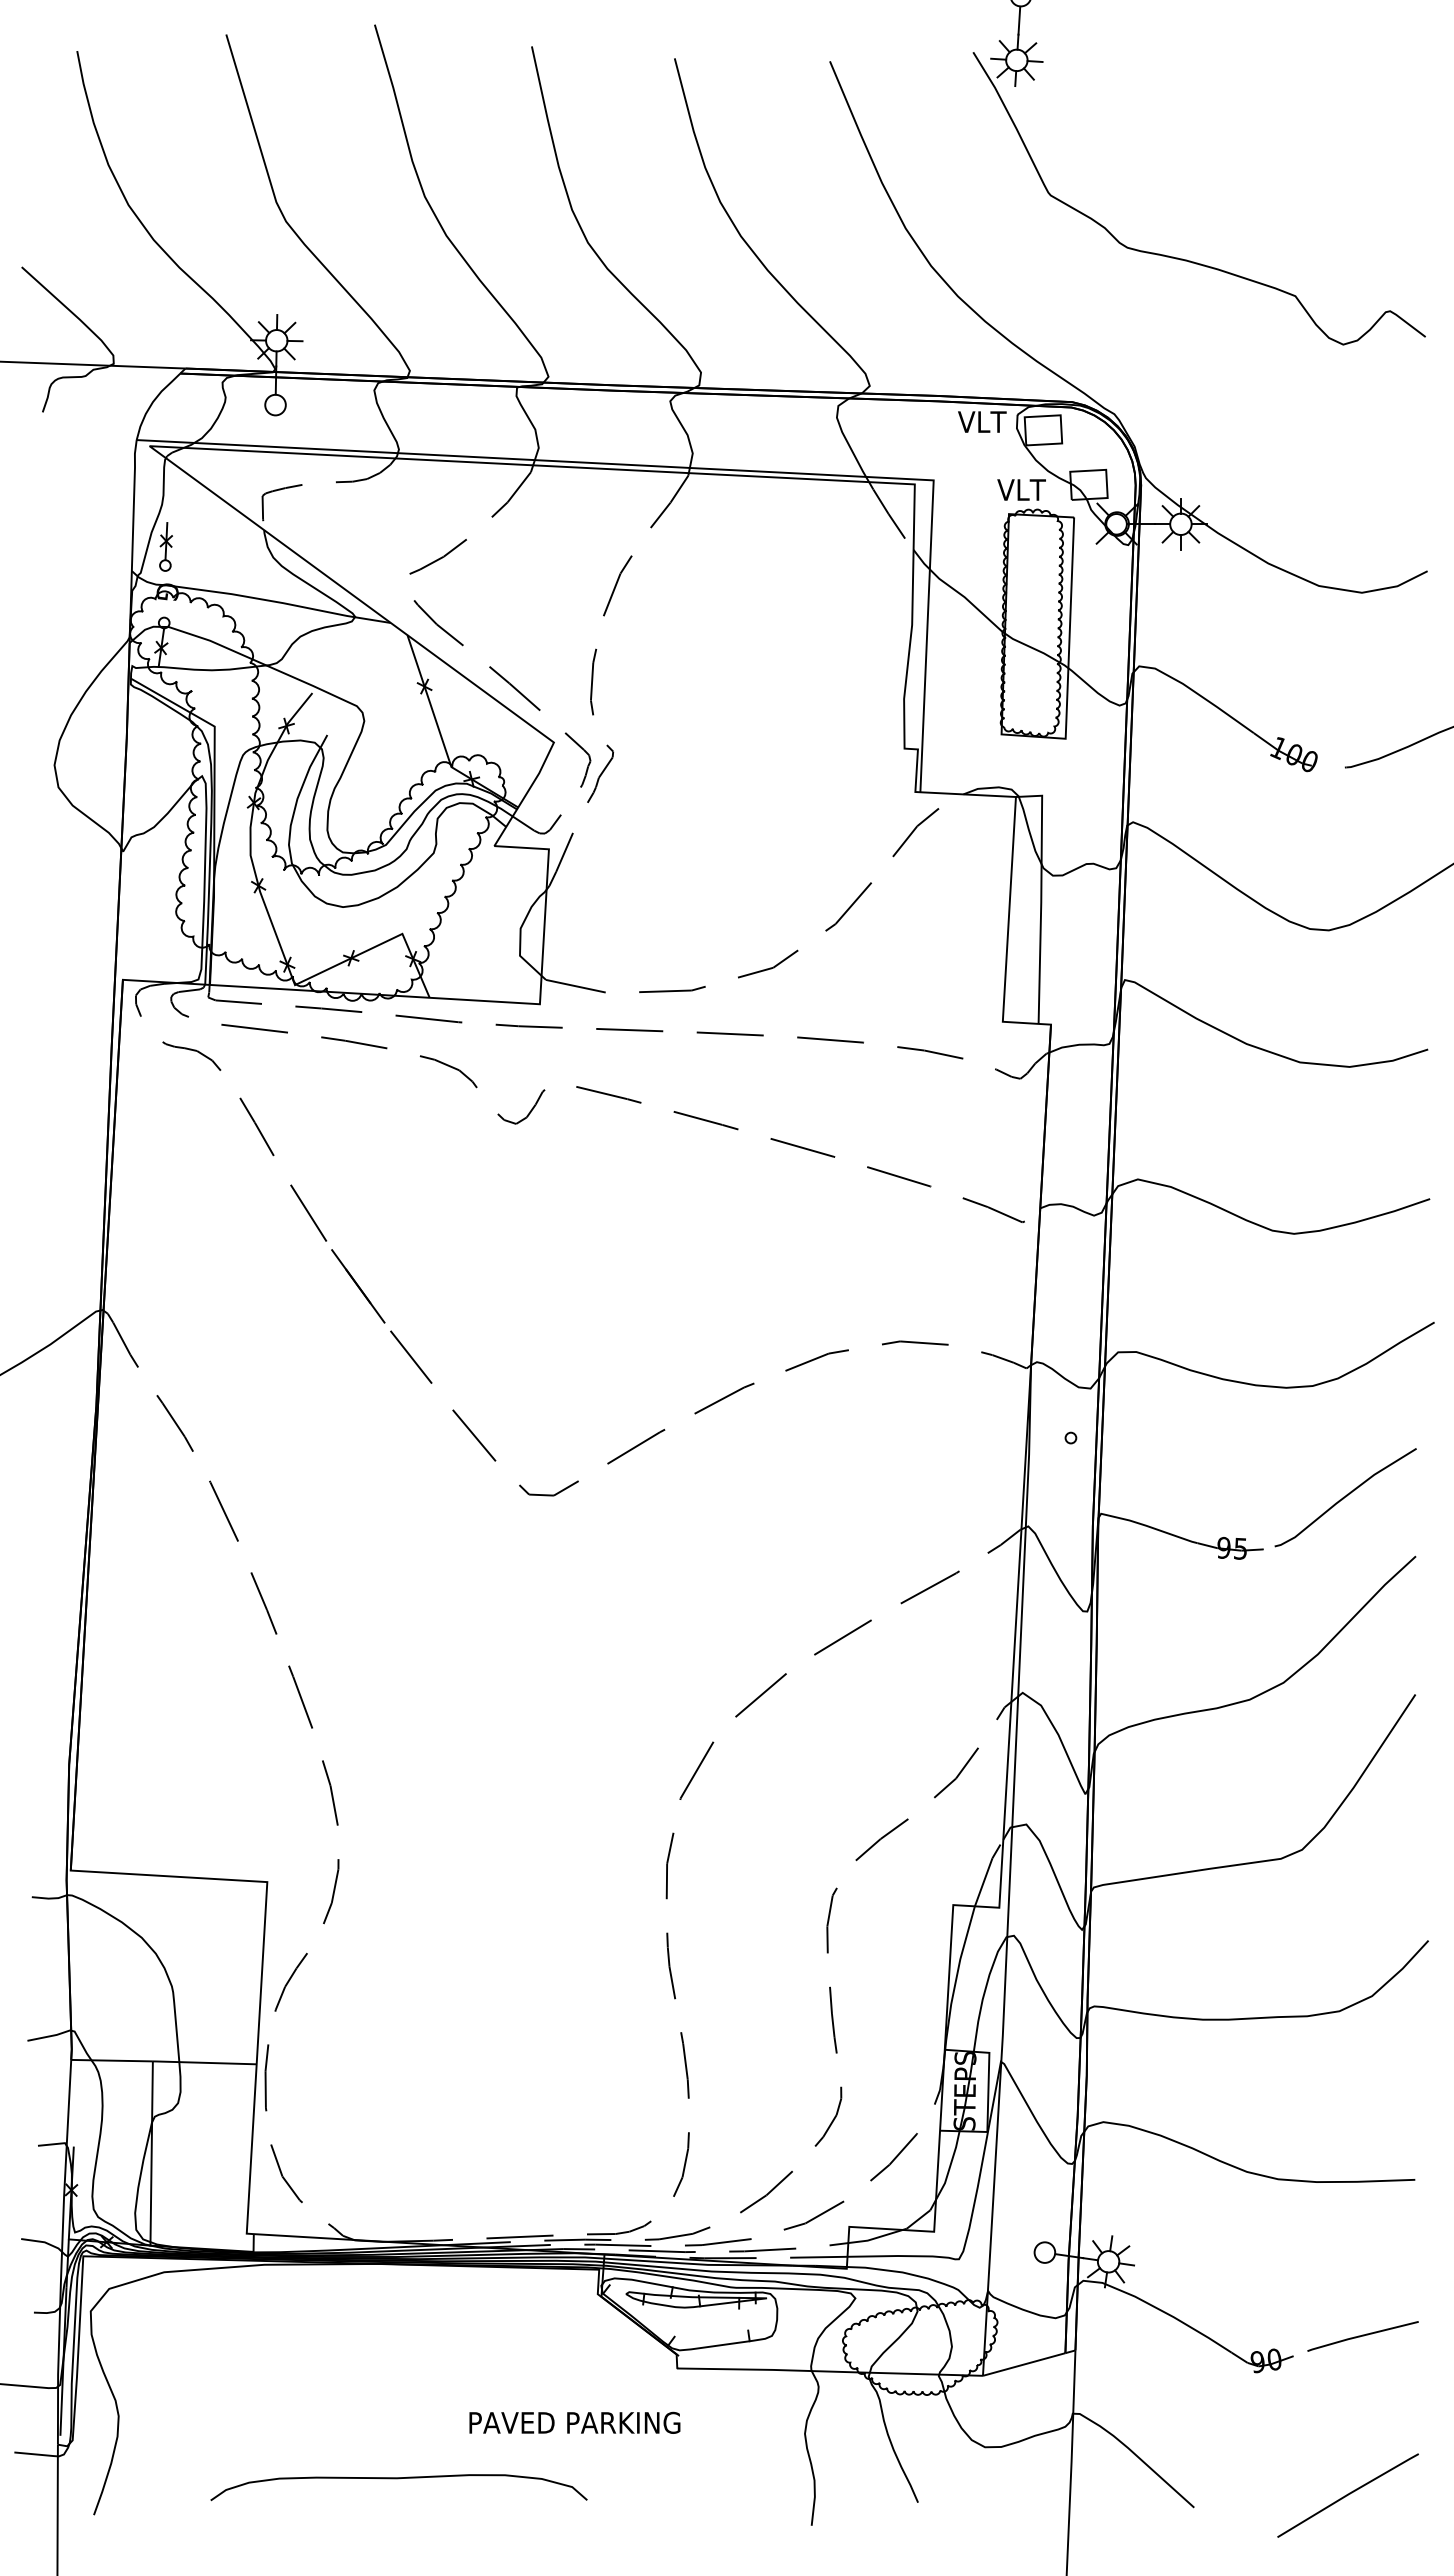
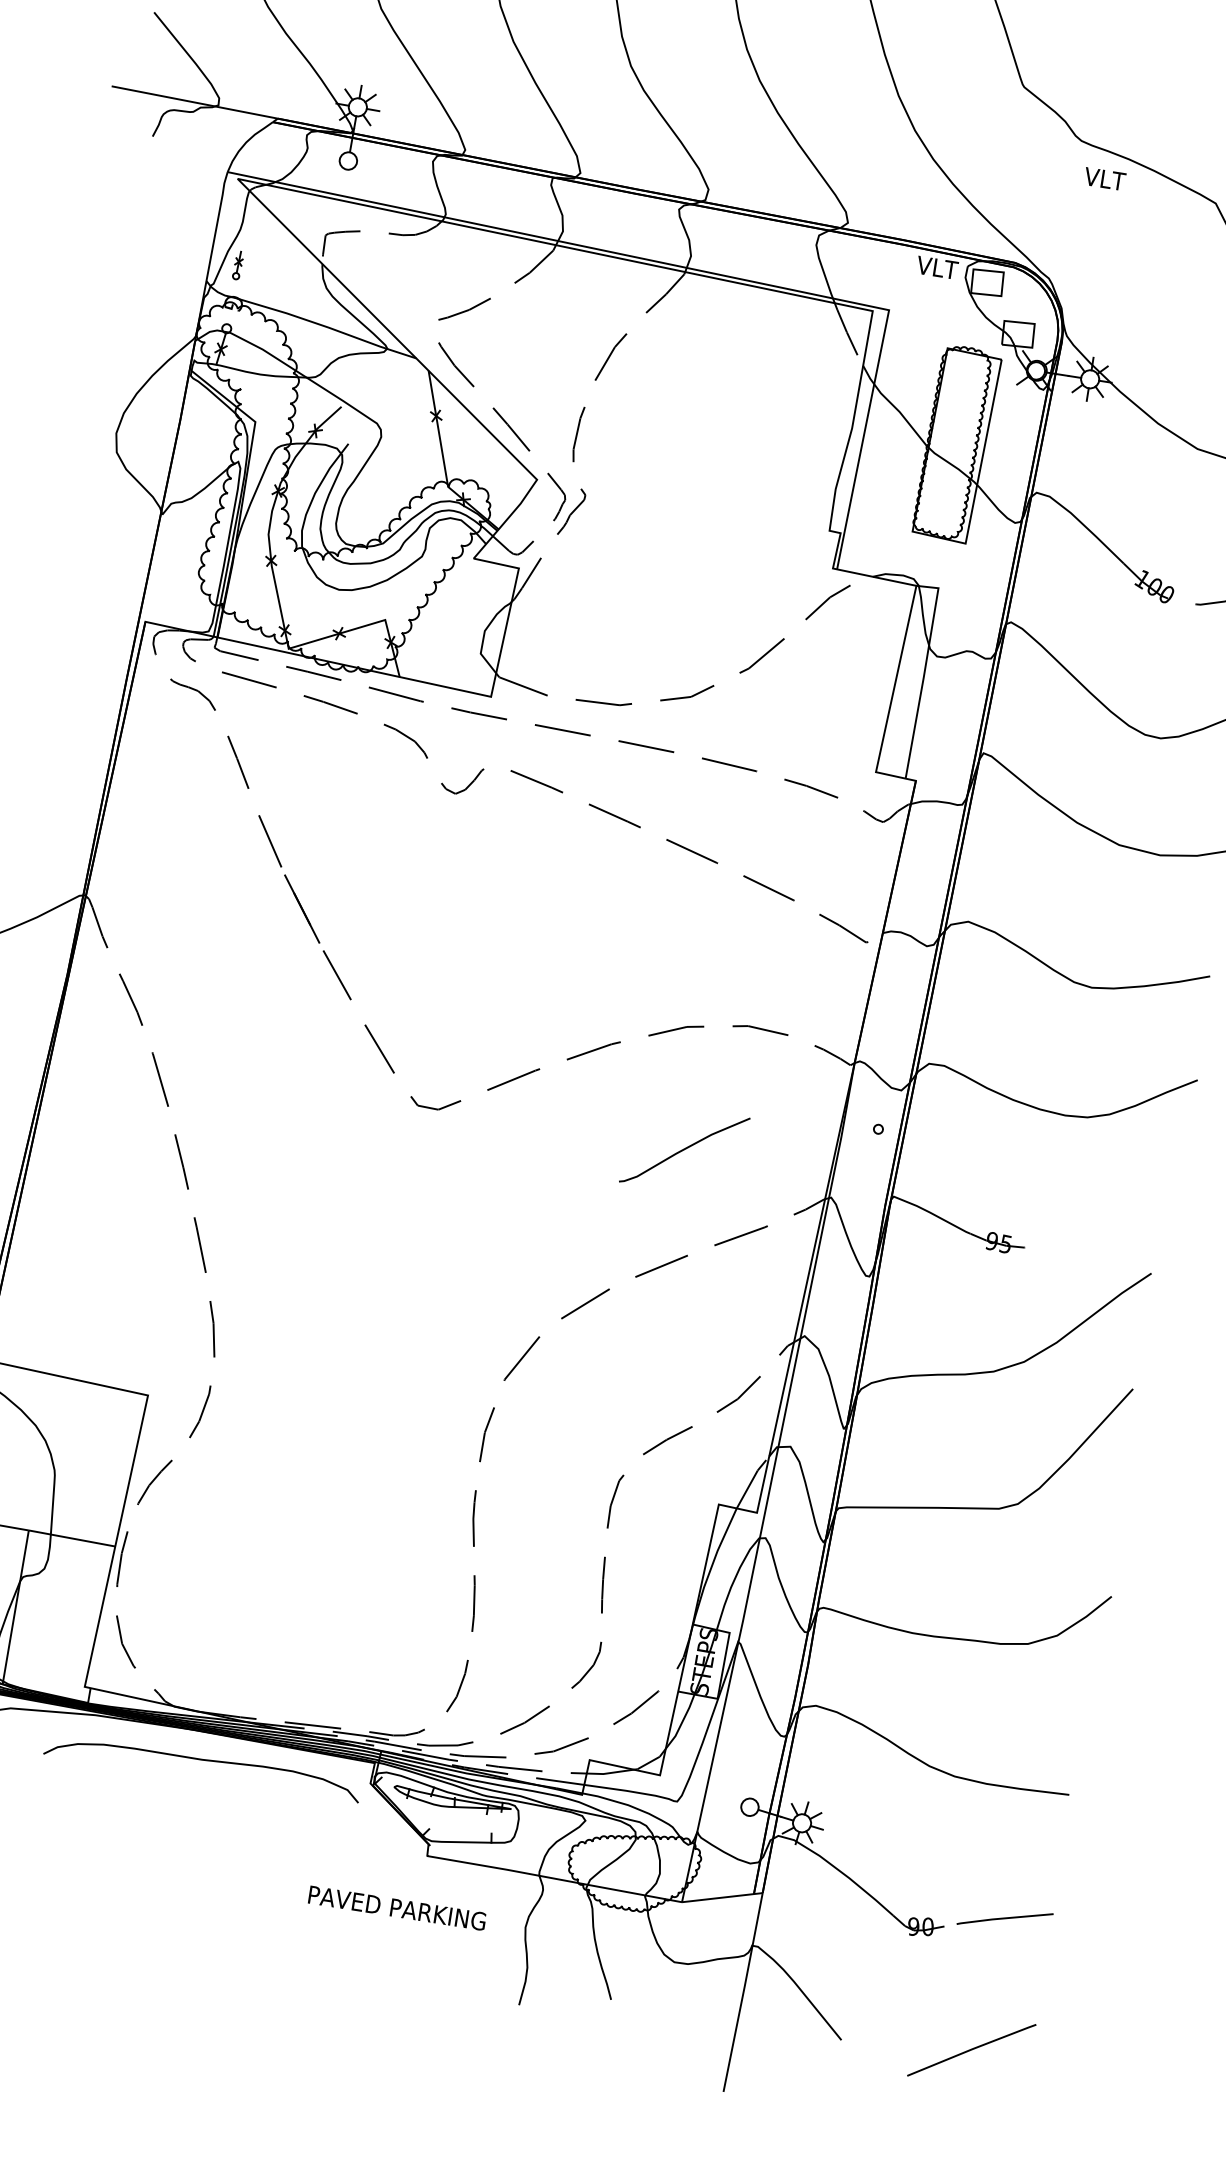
text: (1021, 489) -> (1104, 178), moved
part: (165, 546) -> (237, 264), size x0.7
curve: (1345, 1497) -> (684, 1149), moved
text: (574, 2422) -> (397, 1907), moved
curve: (398, 2479) -> (203, 1760), moved

